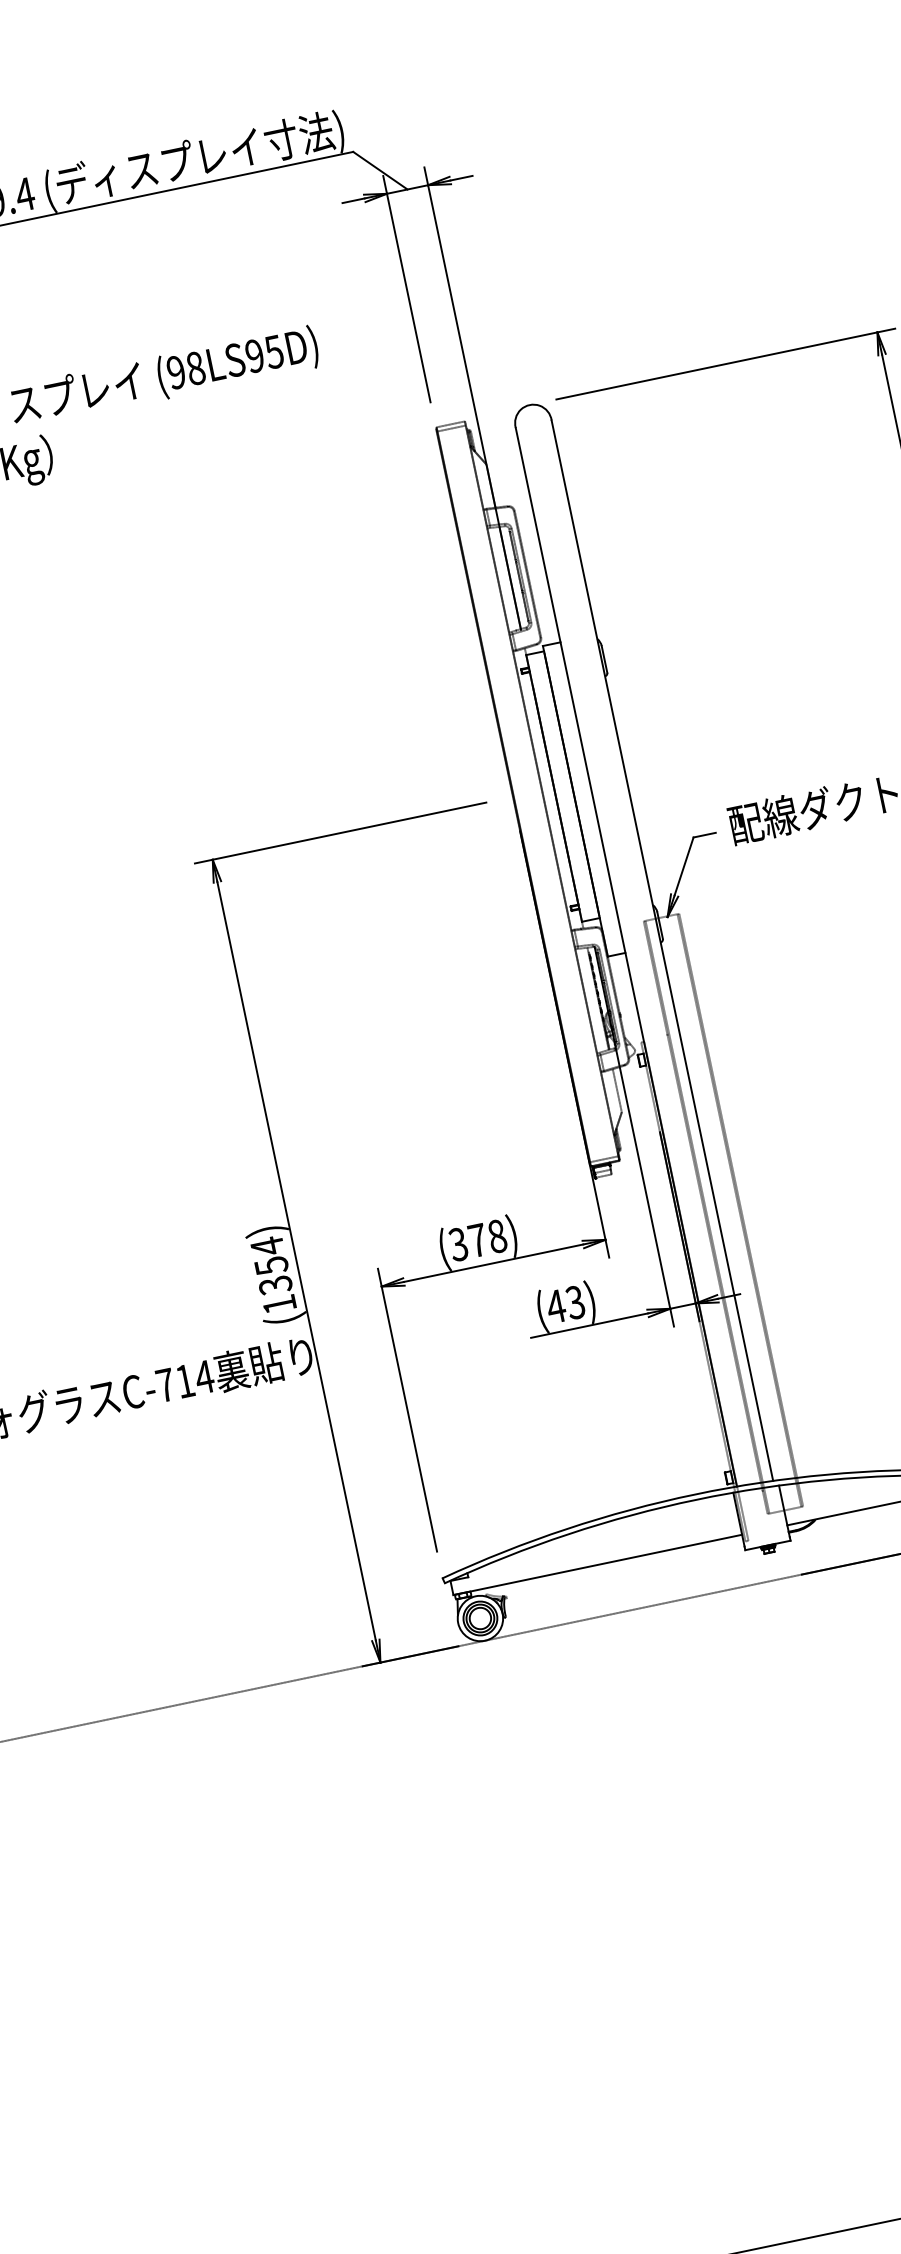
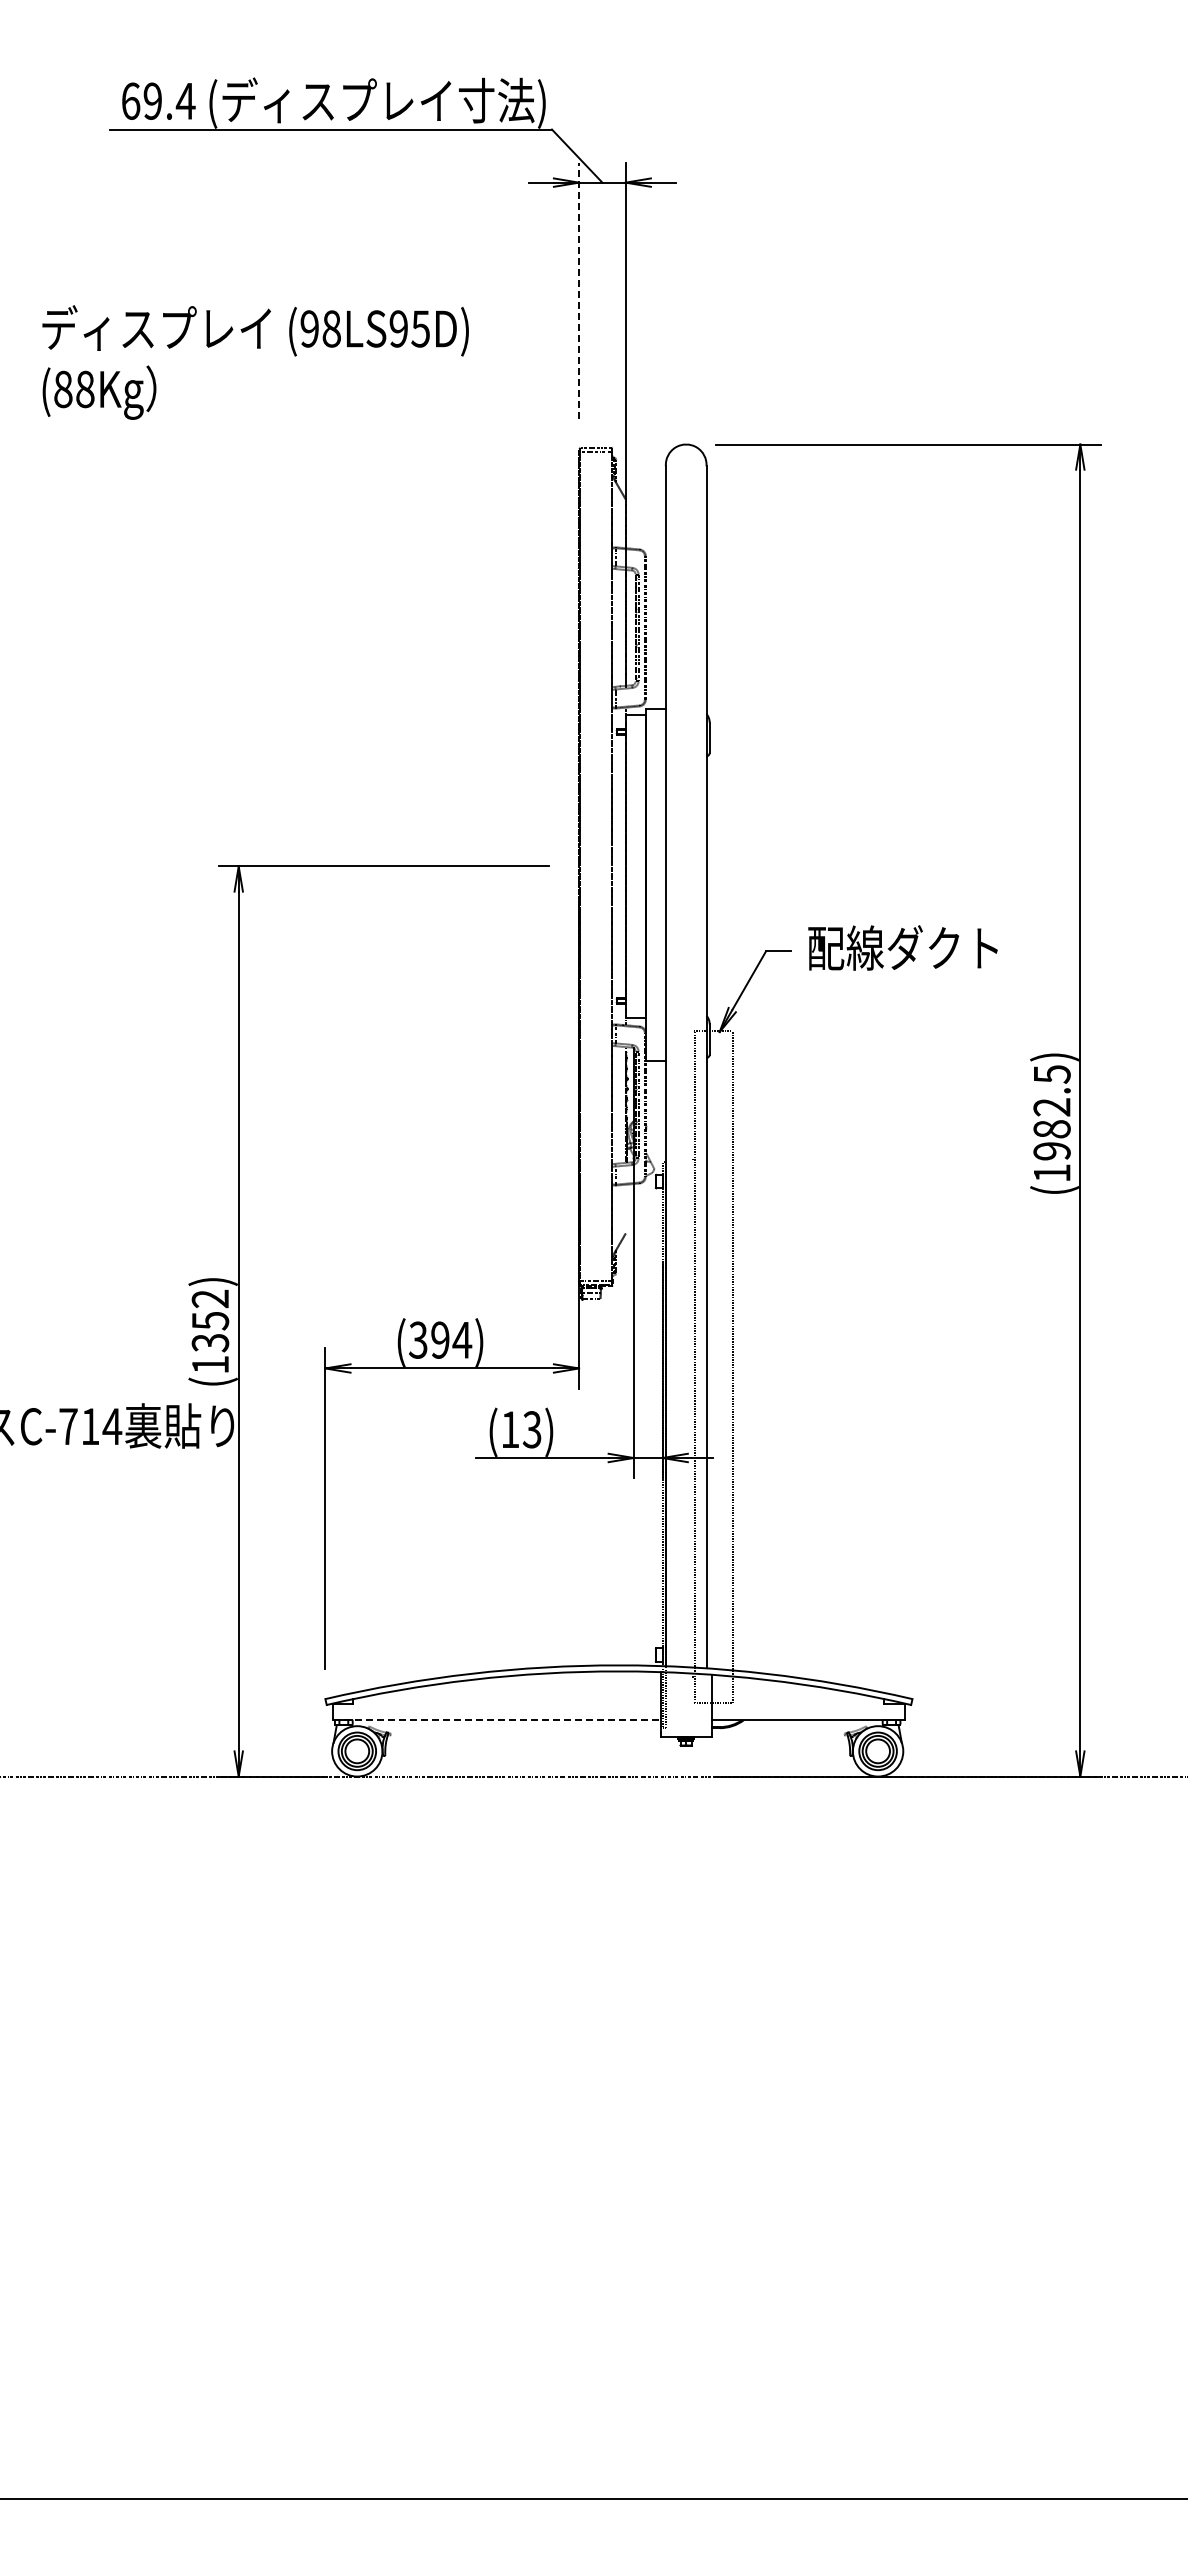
line: (407, 288) -> (579, 290), solid -> dashed
line: (616, 1090) -> (625, 1208), removed
line: (739, 1210) -> (731, 1366), removed
line: (705, 1217) -> (692, 1366), removed
text: (487, 1237) -> (451, 1339), (378) -> (394)
text: (266, 1247) -> (209, 1299), (1354) -> (1352)
text: (556, 1306) -> (510, 1429), (43) -> (13)
line: (597, 1564) -> (496, 1719), solid -> dashed

